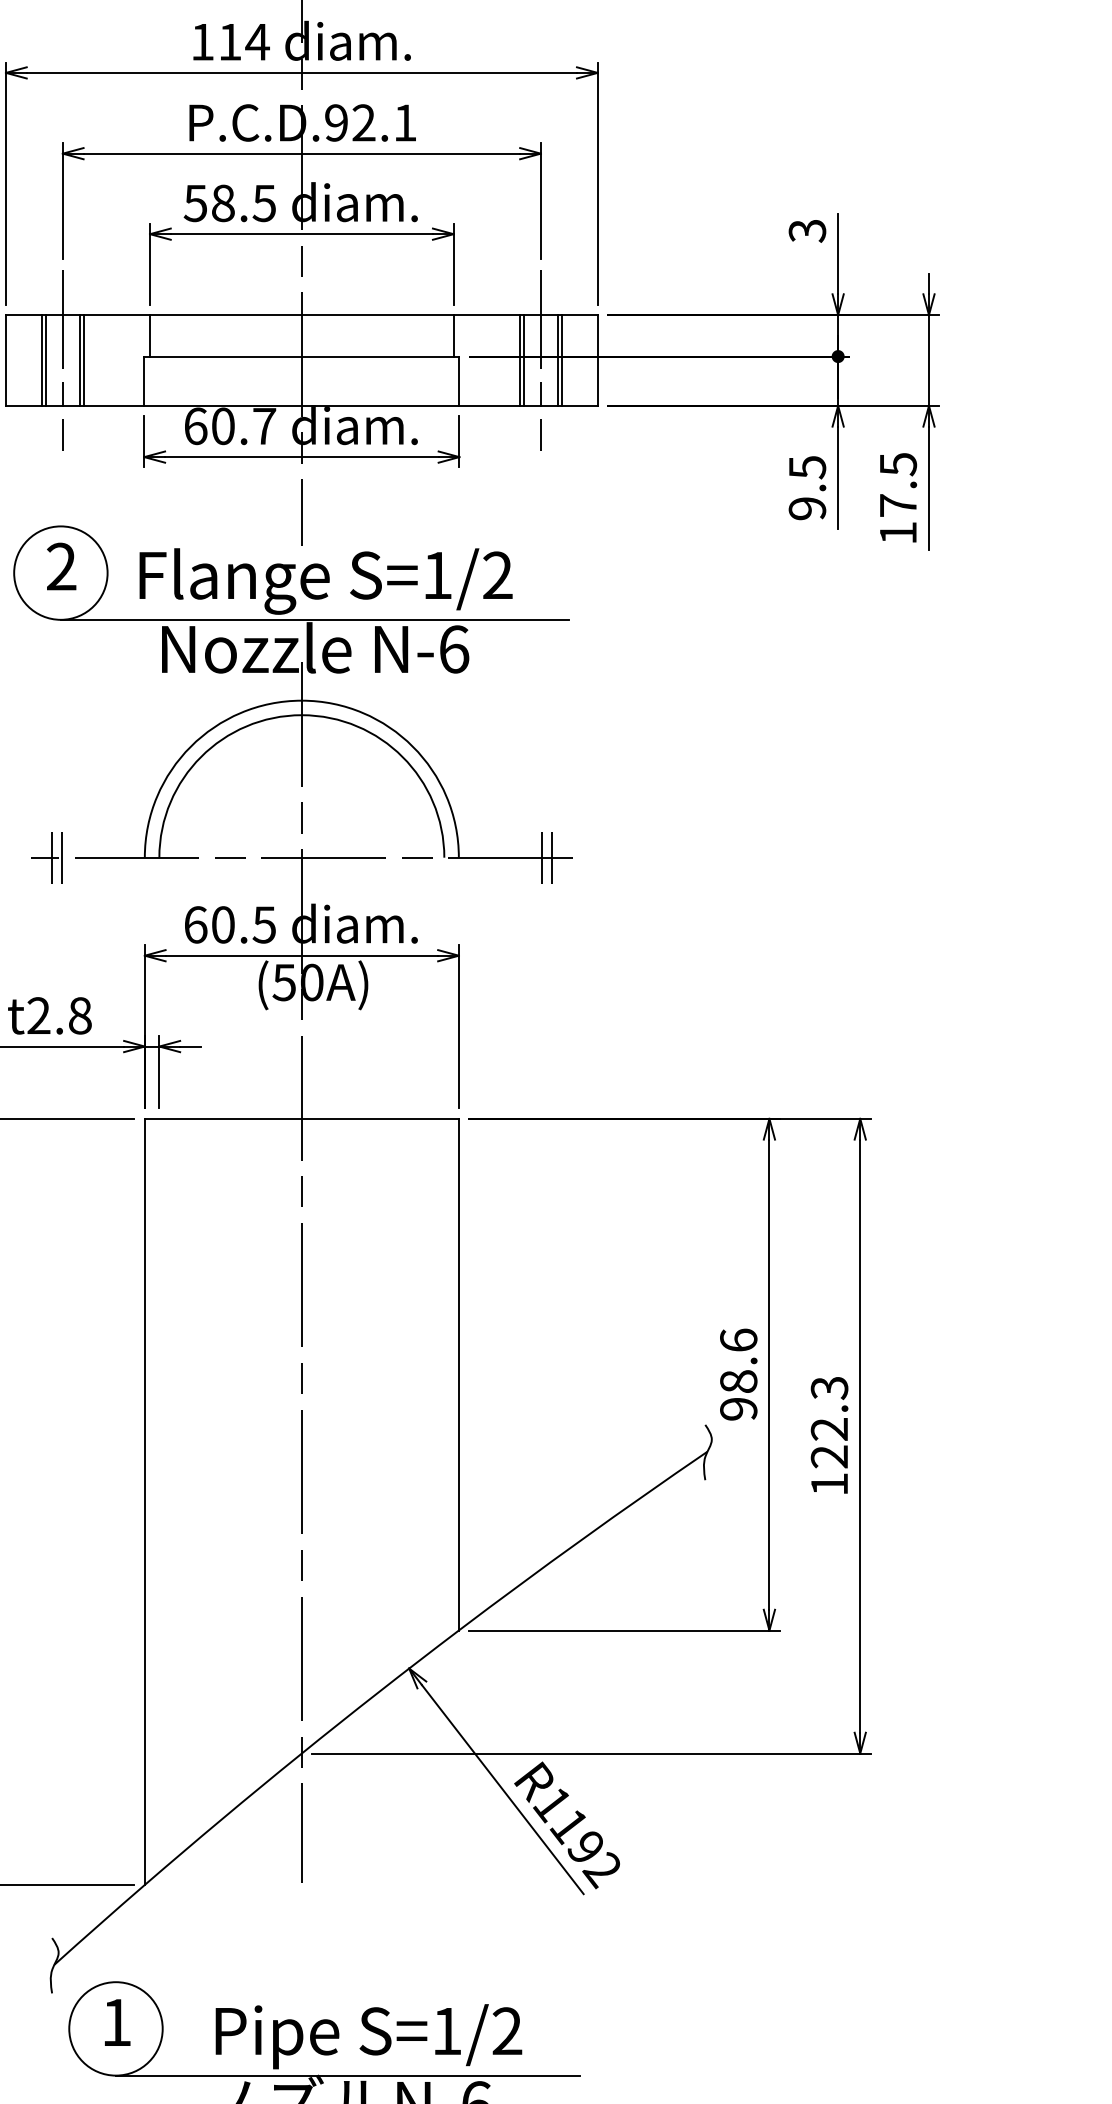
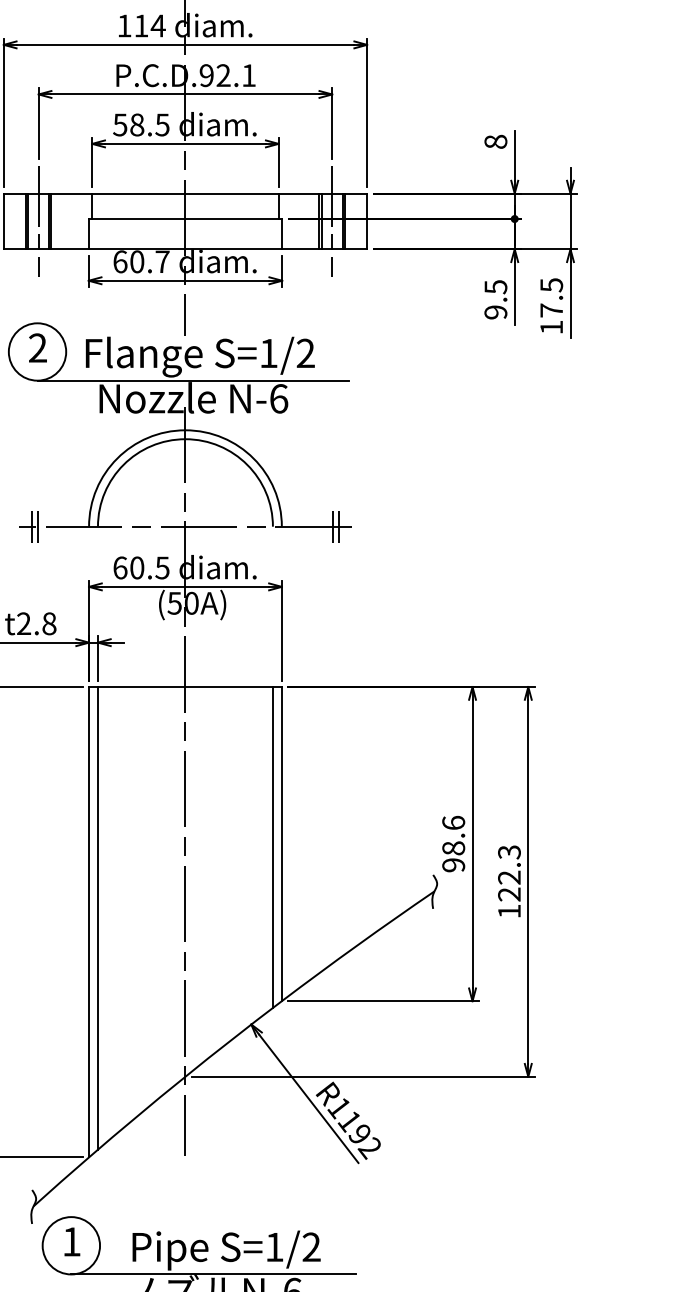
text: (806, 230) -> (495, 141), 3 -> 8
line: (443, 1380) -> (272, 847), added
line: (158, 1495) -> (97, 918), added

